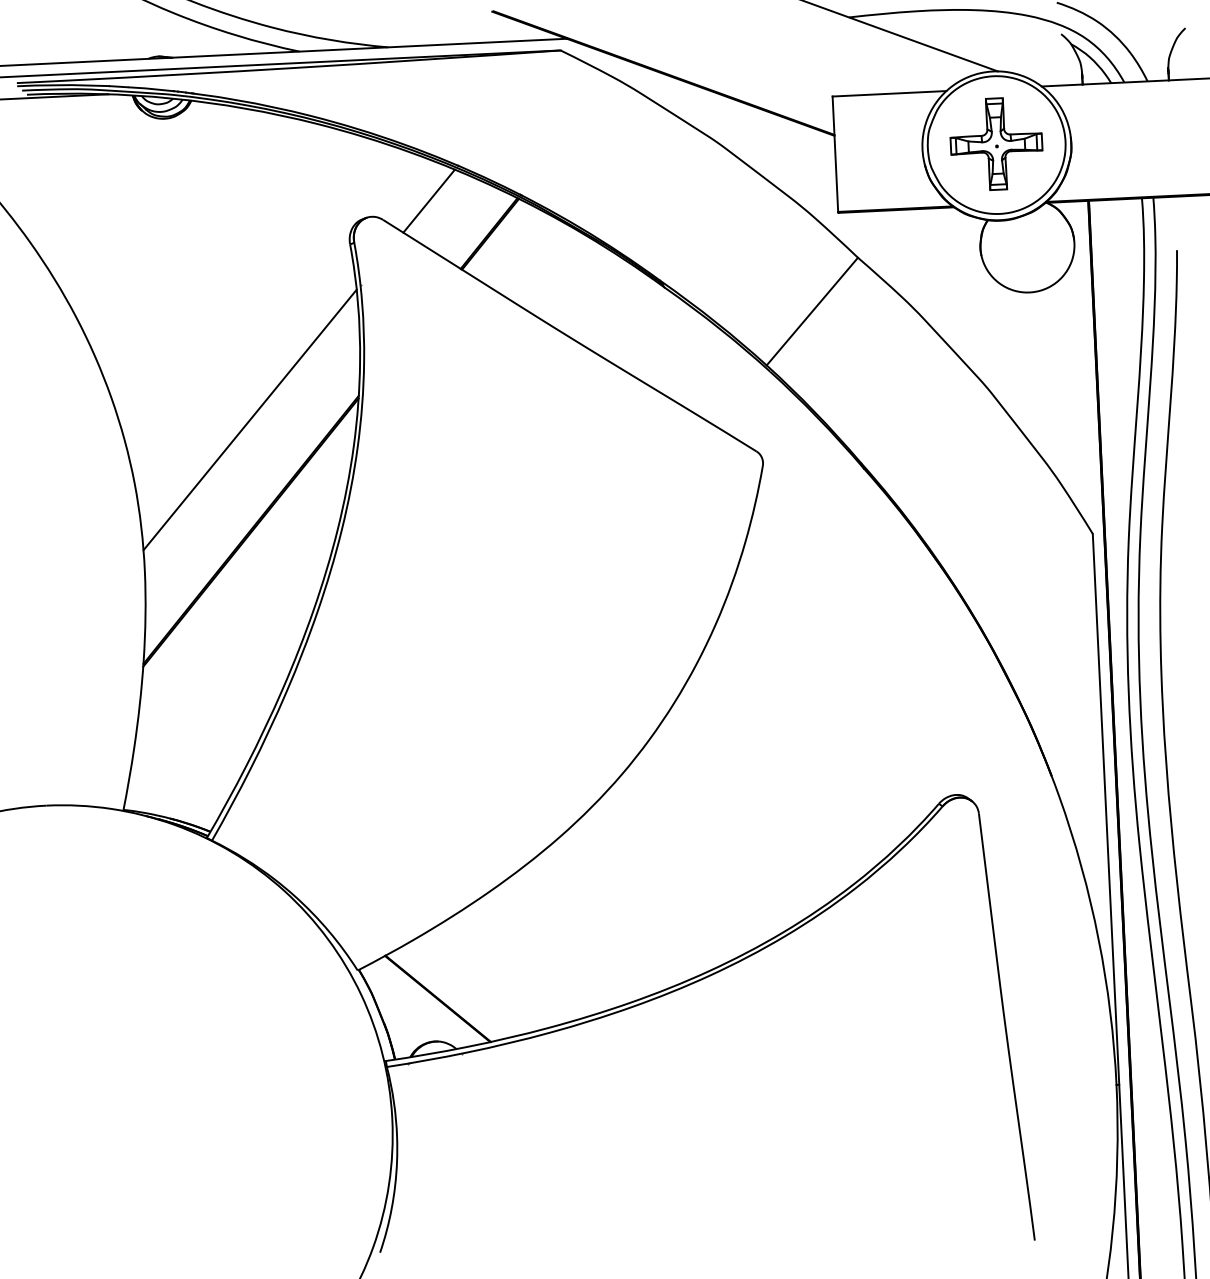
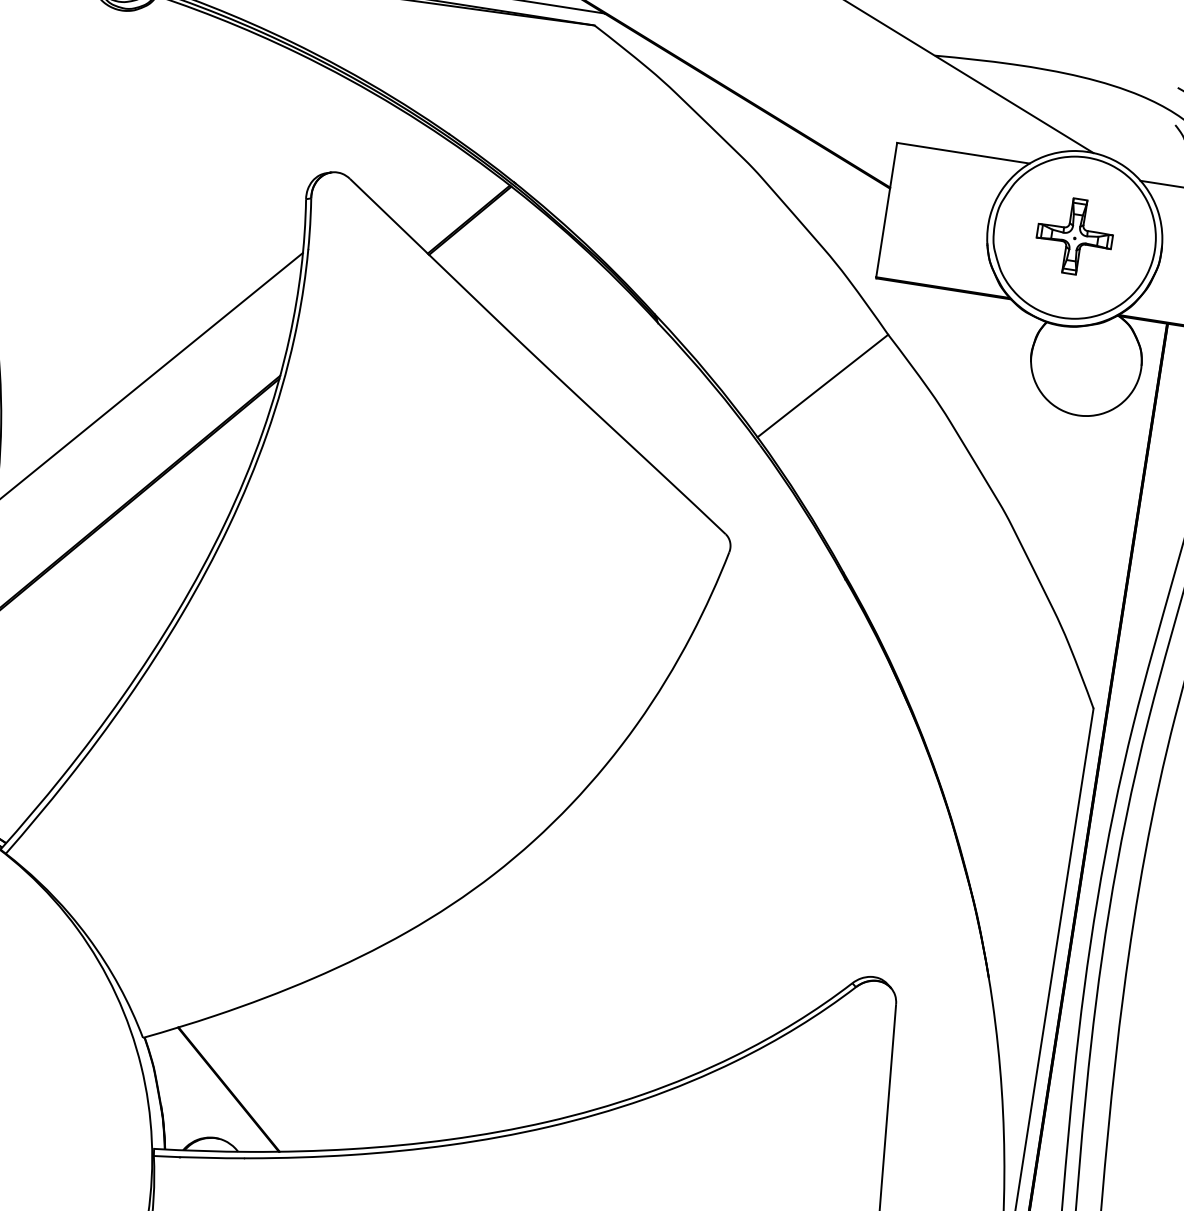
part: (996, 143) -> (1074, 235), size x0.7
line: (428, 200) -> (406, 167), removed

